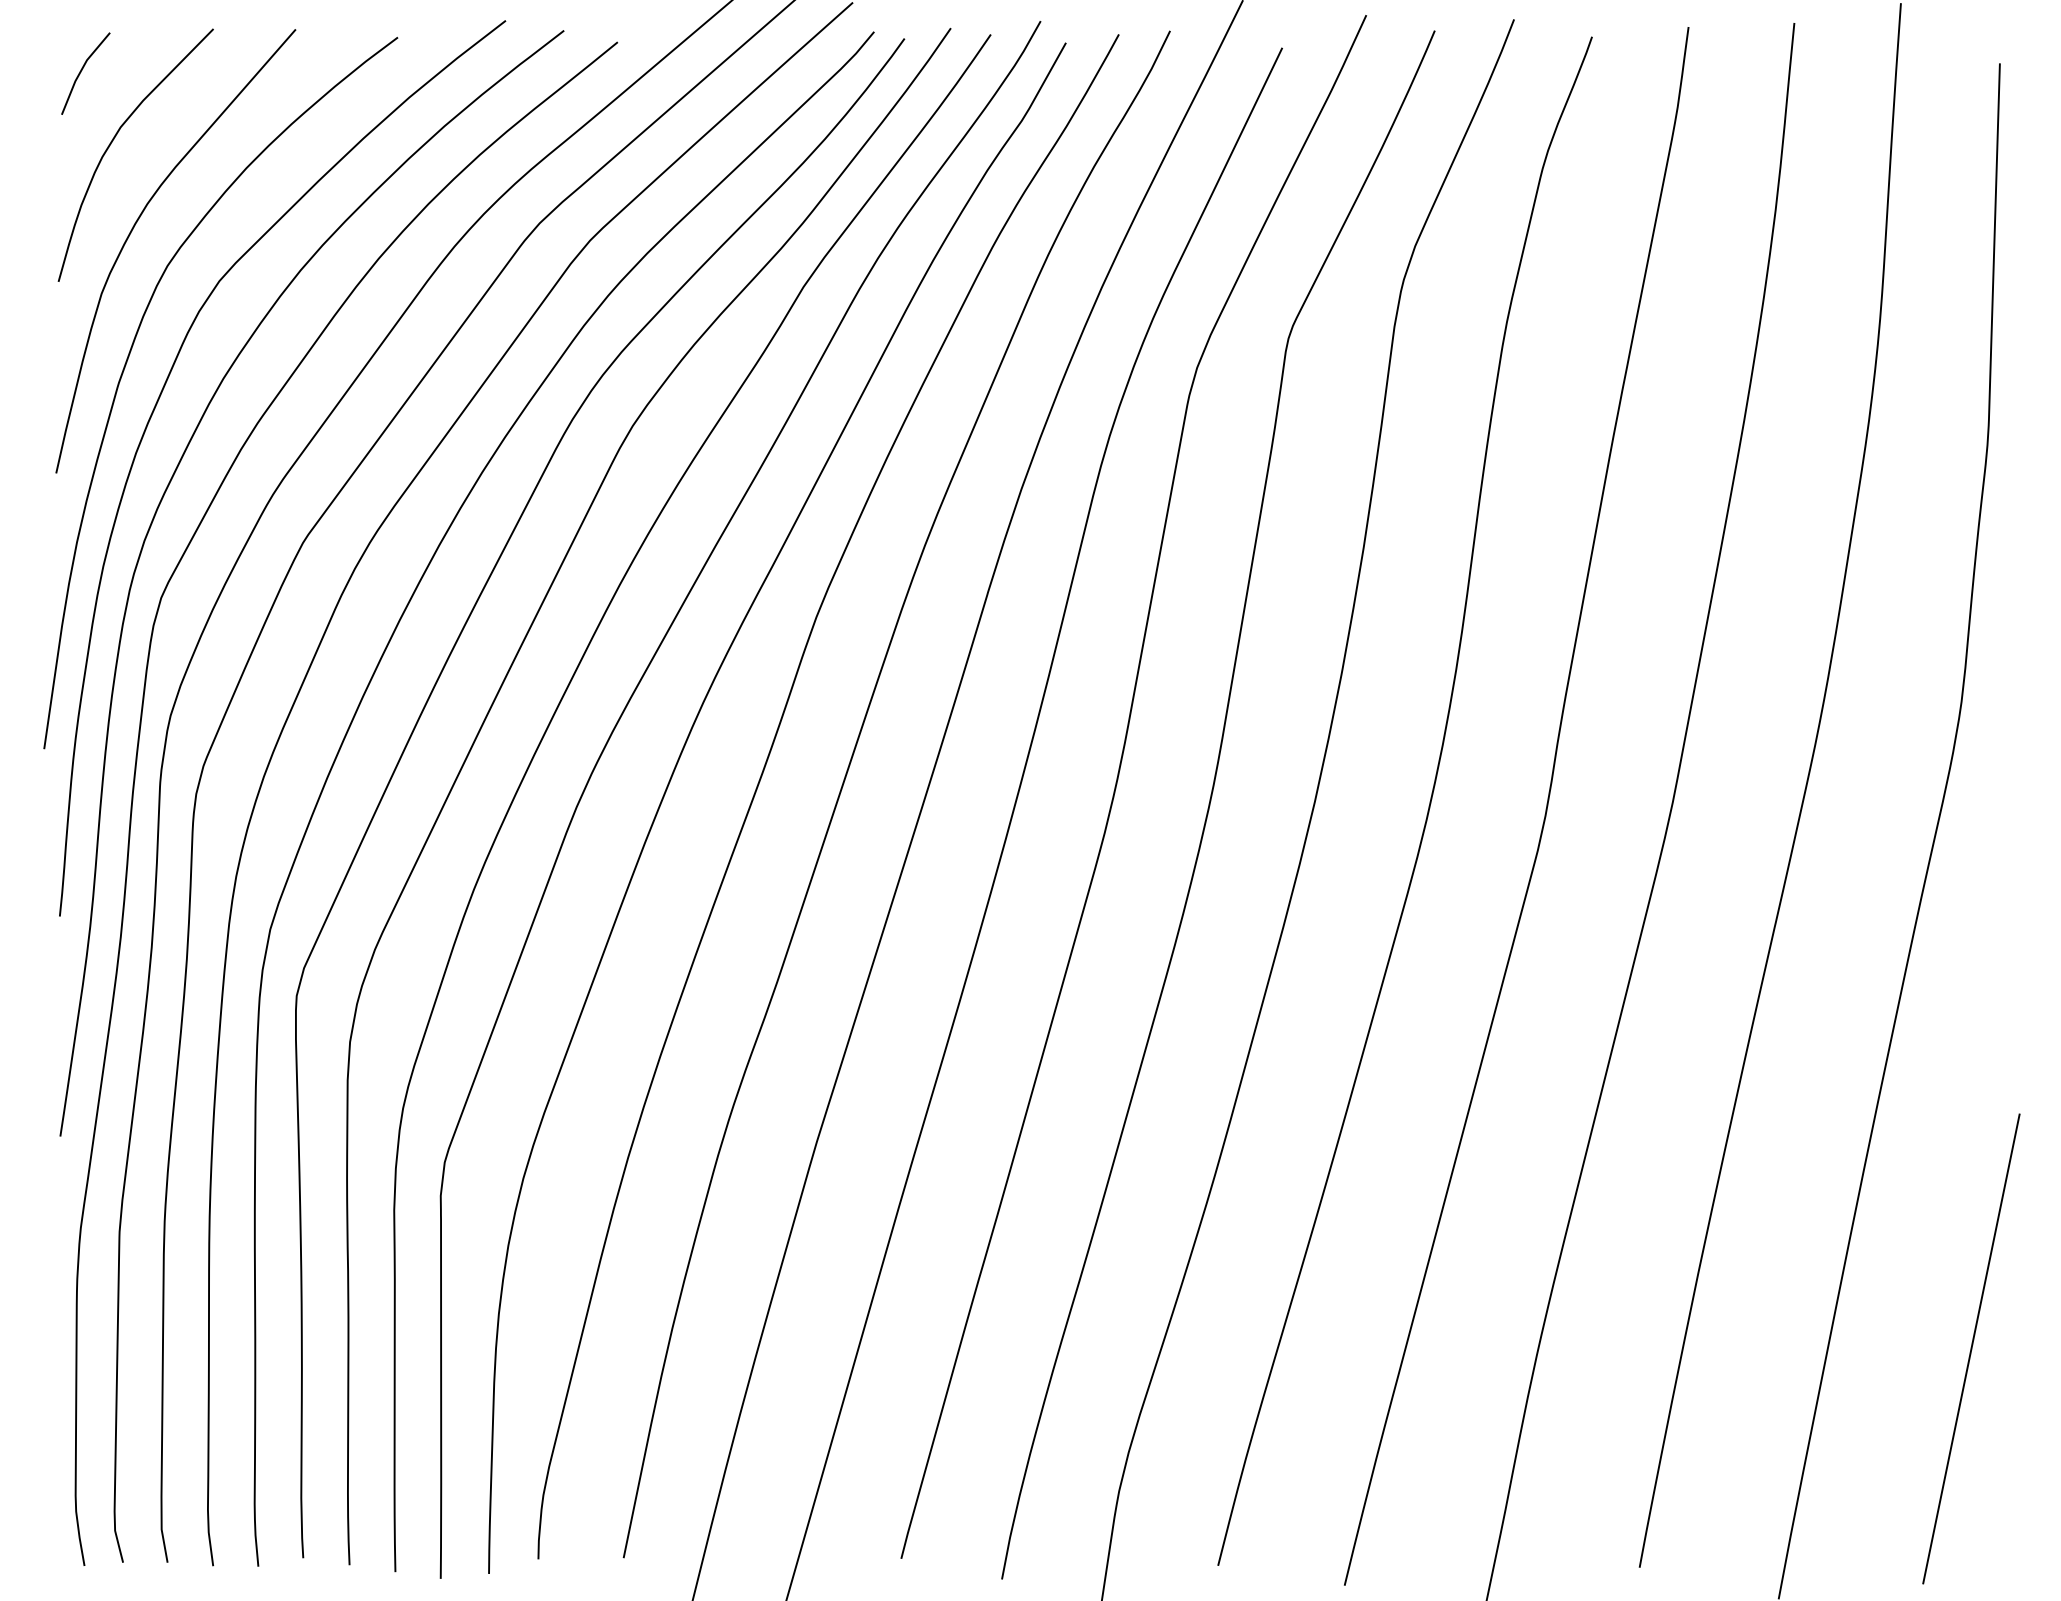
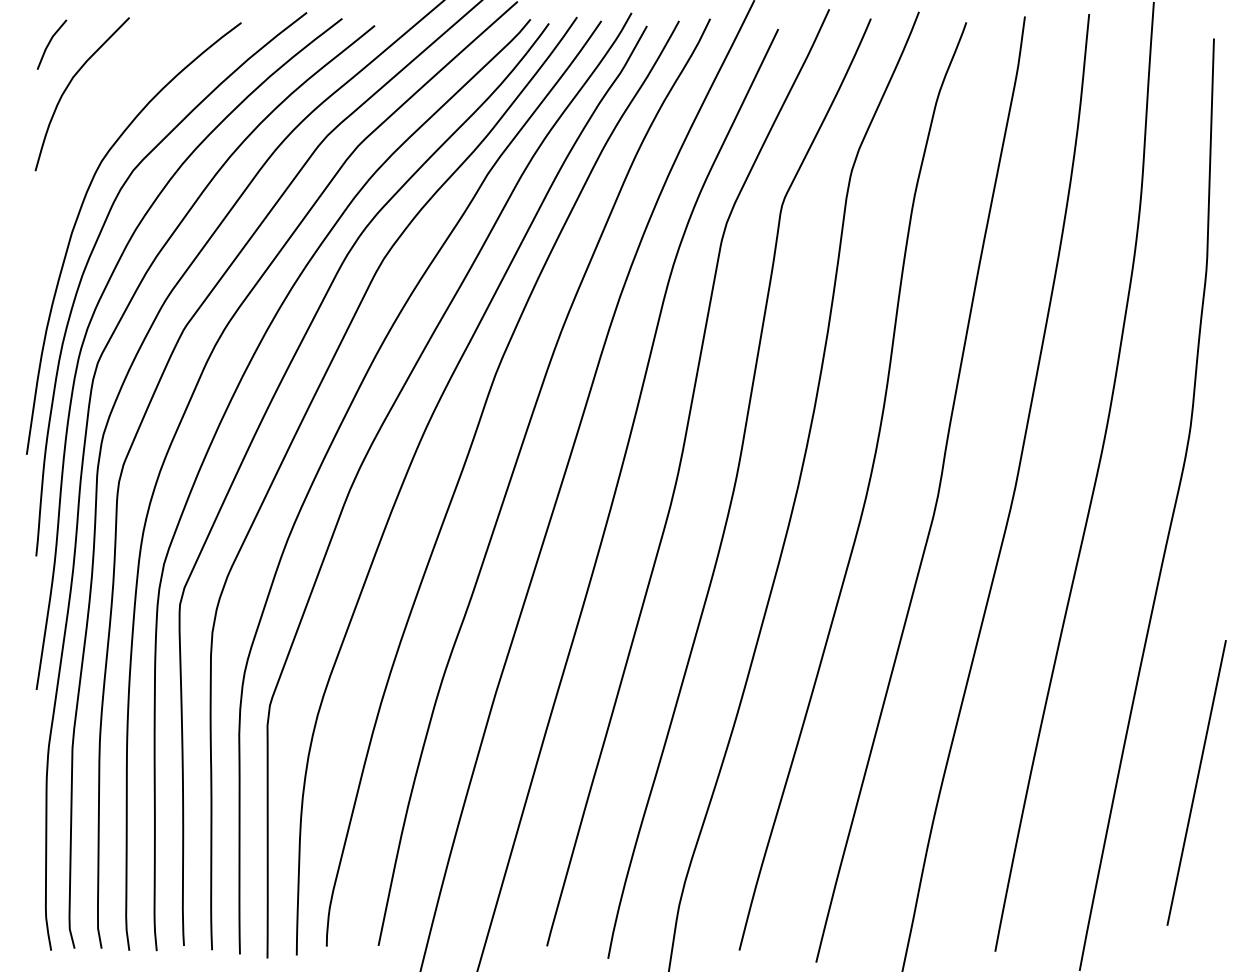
curve: (134, 229) -> (81, 139), removed
line: (1971, 1348) -> (1196, 782), moved

